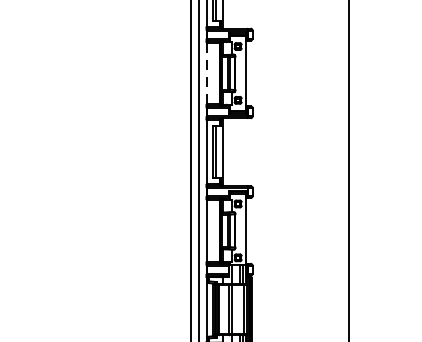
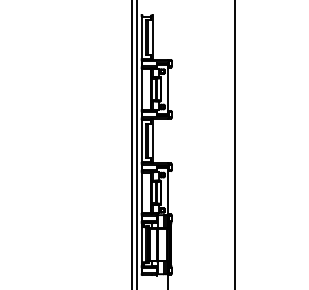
line: (207, 72) -> (142, 88), dashed -> solid

